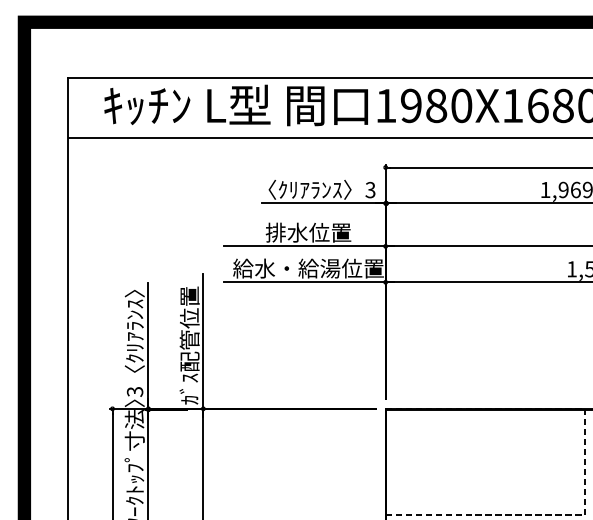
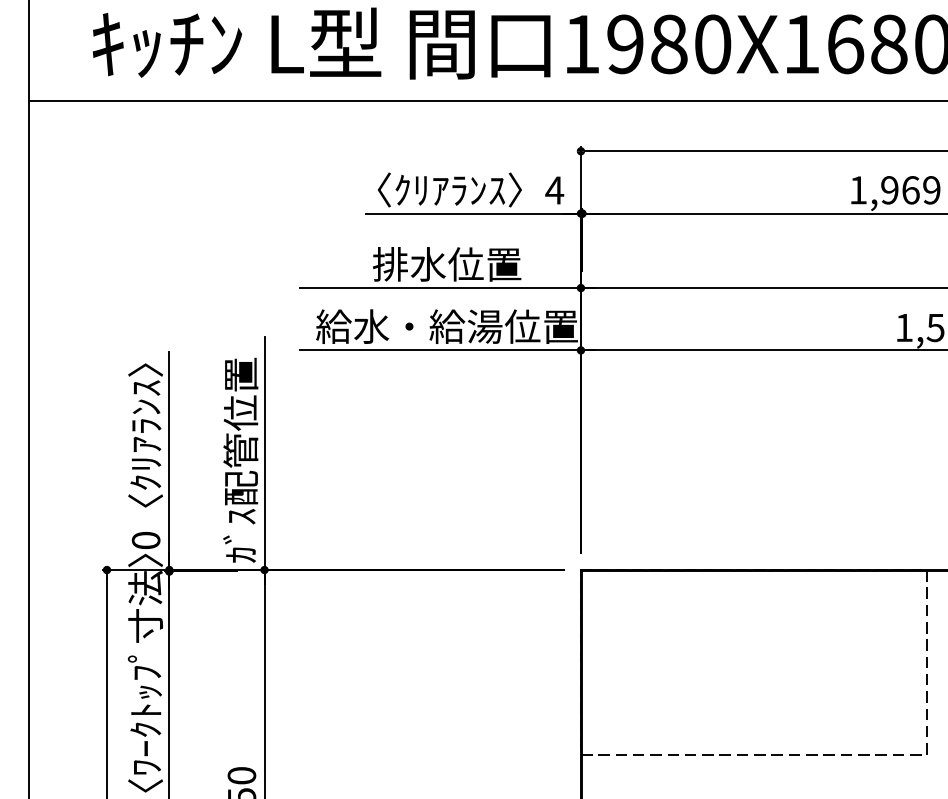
text: (370, 189) -> (554, 189), 3 -> 4
text: (135, 391) -> (146, 539), 3 -> 0

